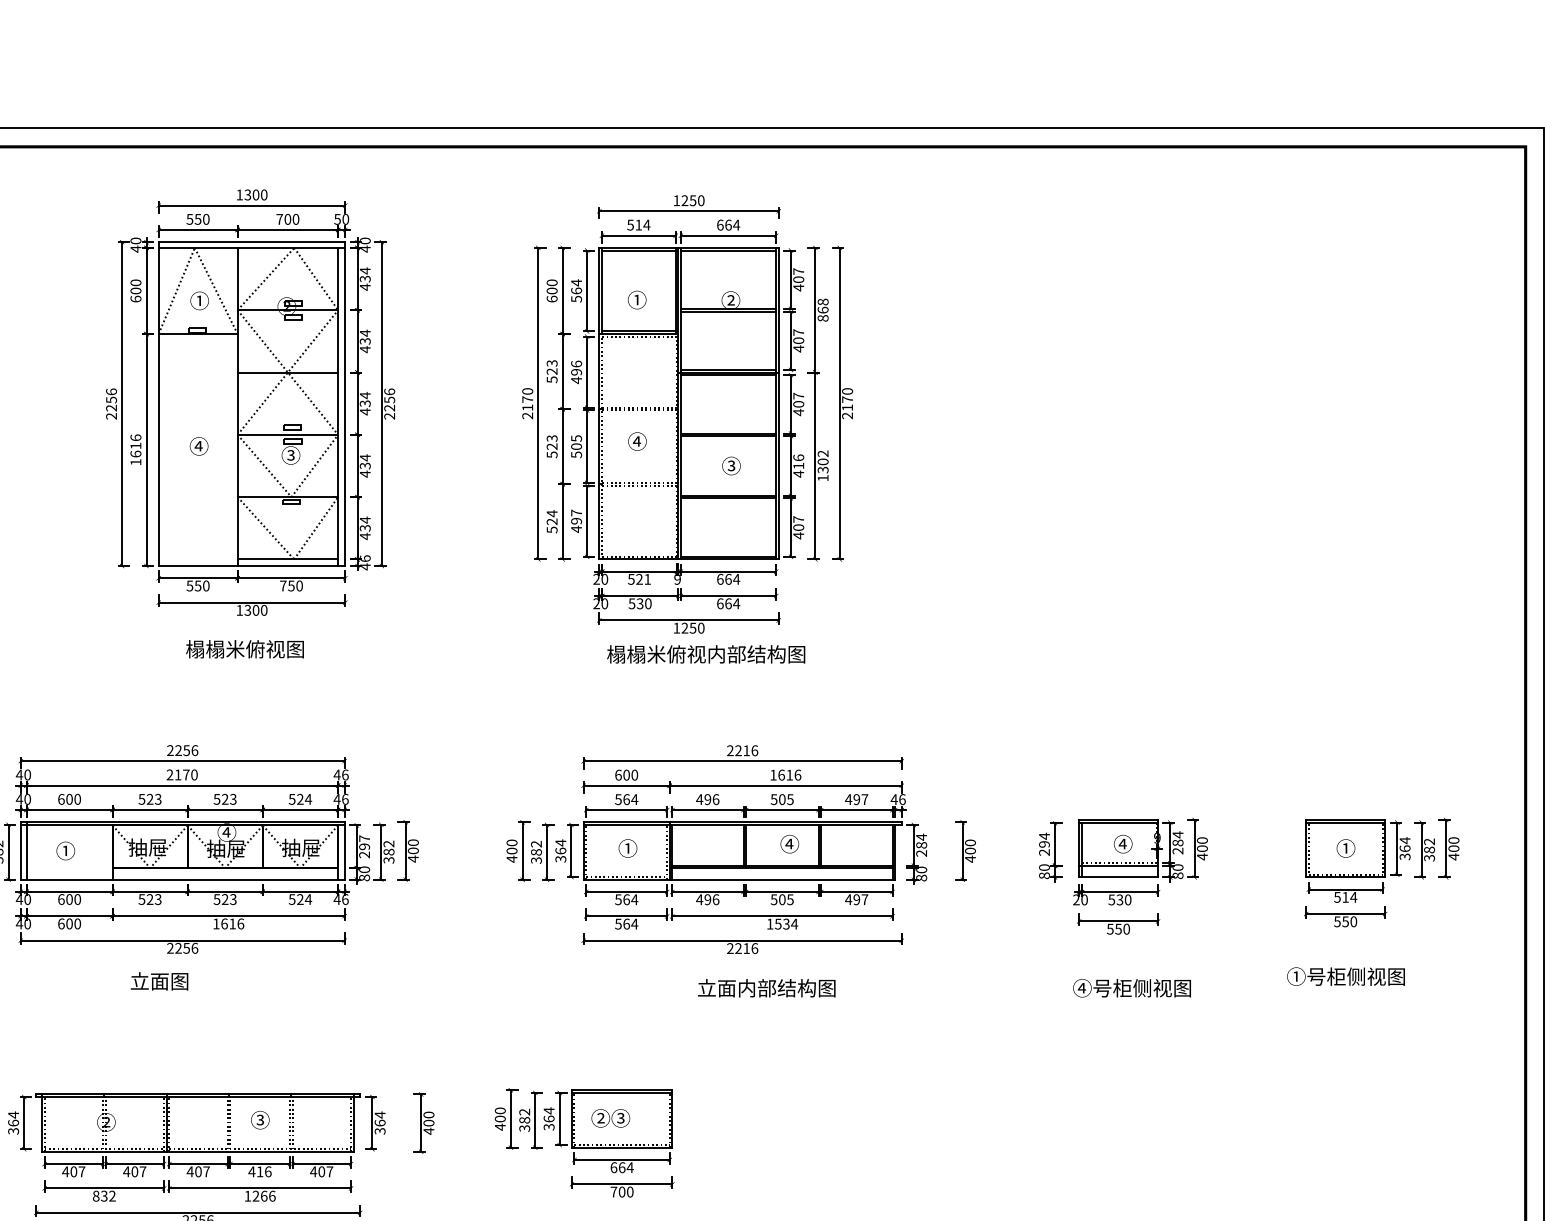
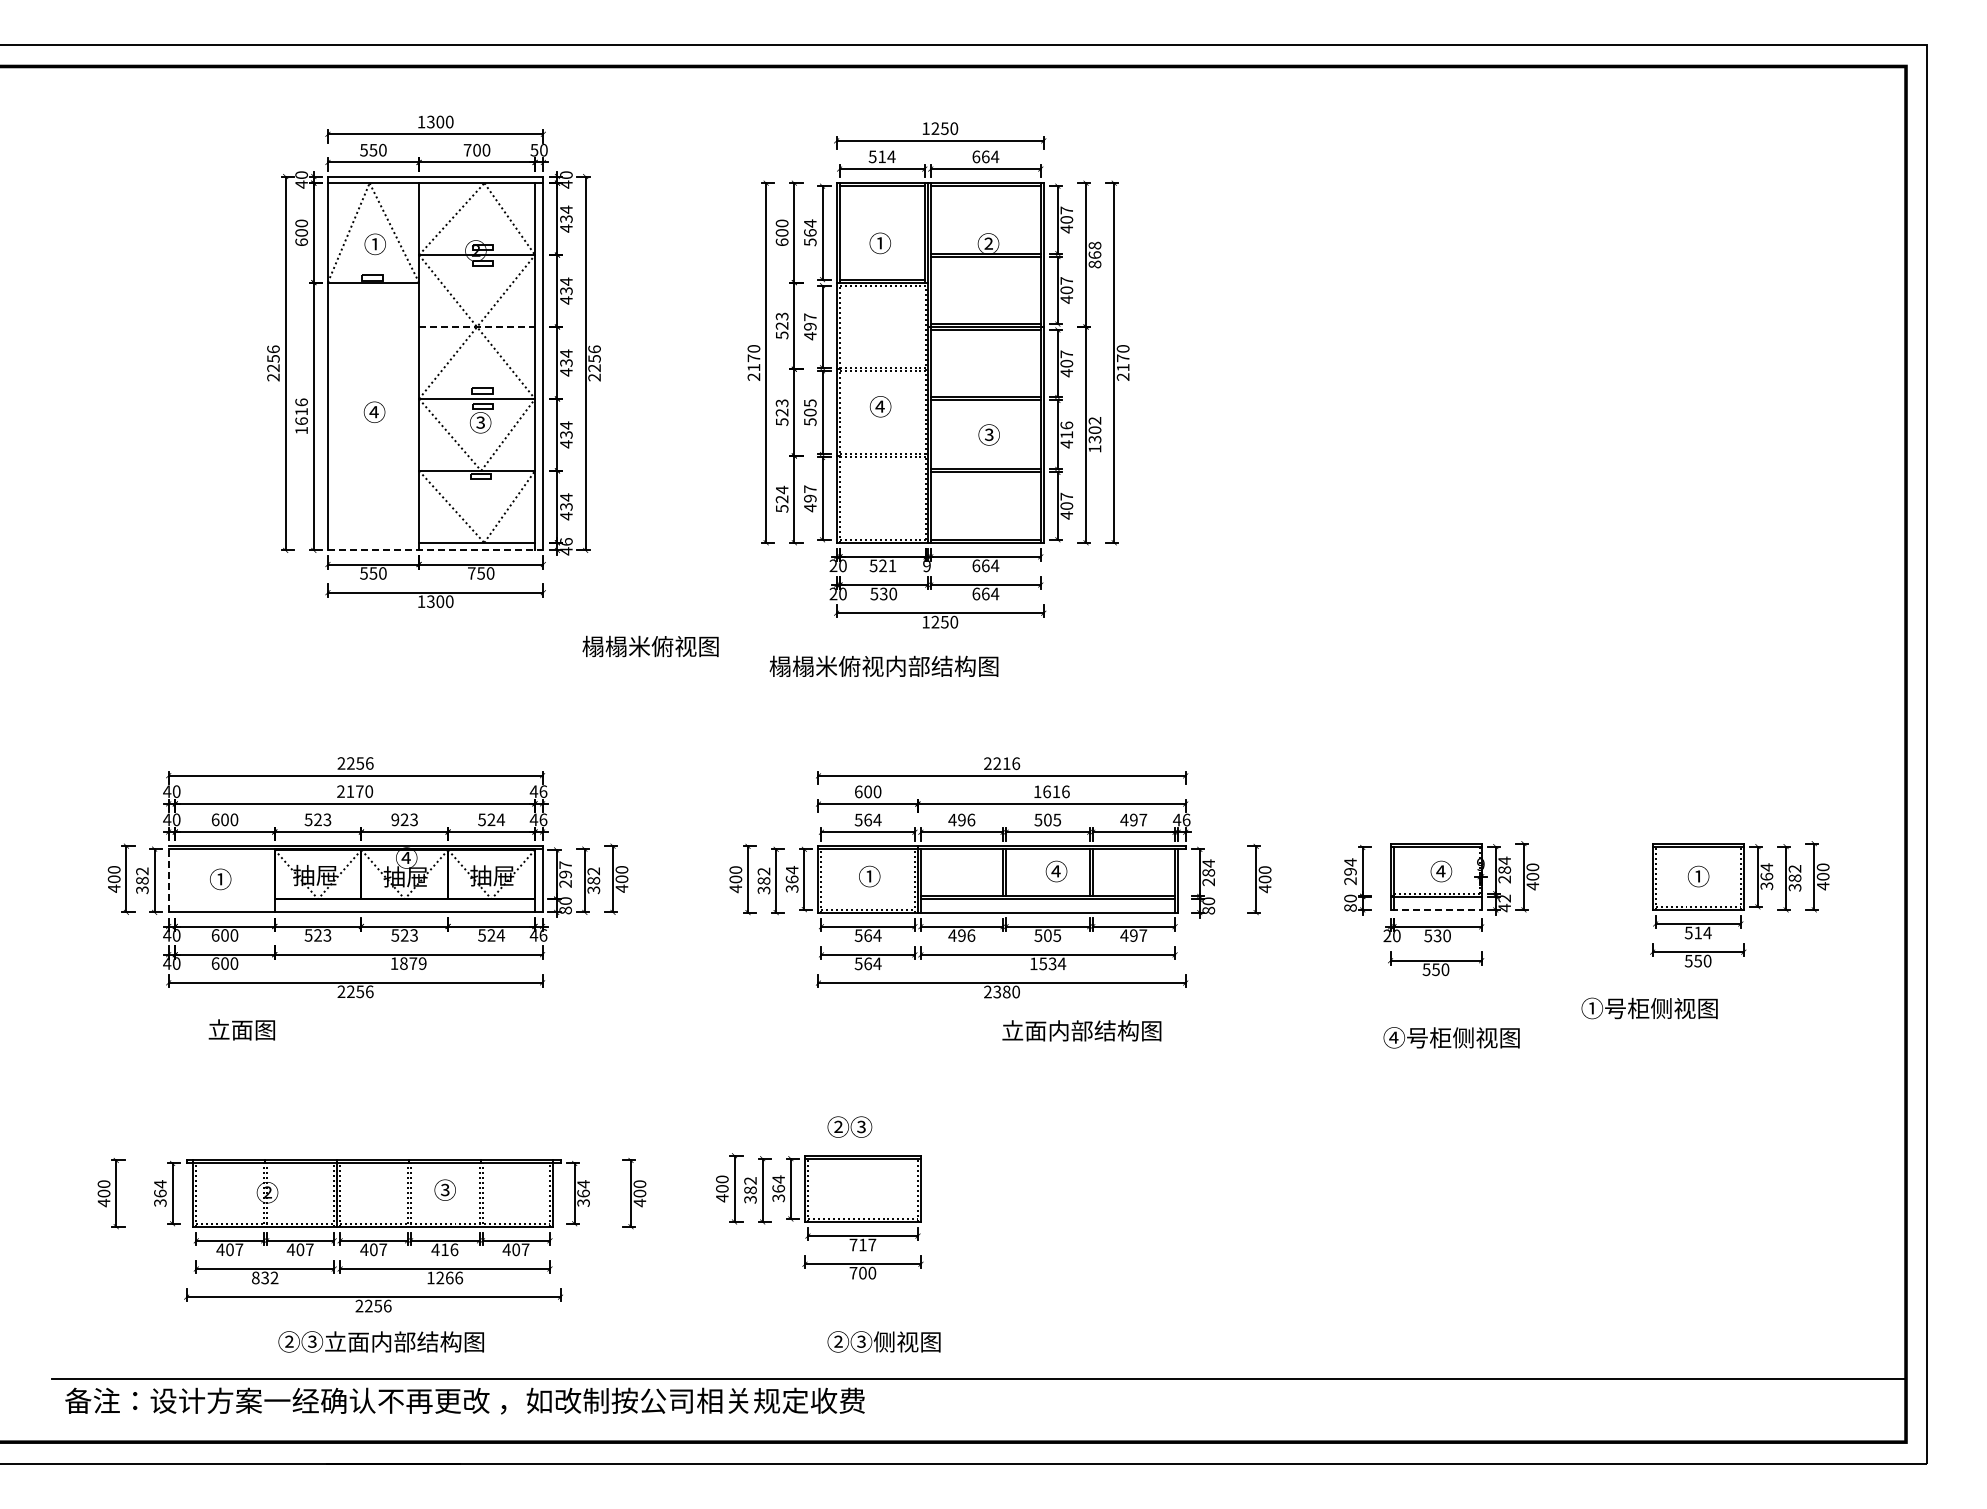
text: (576, 364) -> (810, 317), 496 -> 497
line: (288, 372) -> (477, 327), solid -> dashed
line: (251, 566) -> (435, 550), solid -> dashed
text: (244, 649) -> (650, 646), moved
text: (705, 653) -> (883, 665), moved
text: (217, 799) -> (395, 819), 523 -> 923
line: (20, 850) -> (168, 878), solid -> dashed
line: (26, 851) -> (175, 879), removed
text: (1177, 871) -> (1504, 903), 80 -> 42
line: (1118, 877) -> (1436, 909), solid -> dashed
text: (232, 923) -> (413, 963), 1616 -> 1879
text: (746, 948) -> (1006, 991), 2216 -> 2380
text: (1345, 976) -> (1649, 1008), moved
text: (159, 981) -> (241, 1029), moved
text: (766, 987) -> (1081, 1030), moved
text: (610, 1117) -> (849, 1126), moved
text: (621, 1167) -> (862, 1244), 664 -> 717

